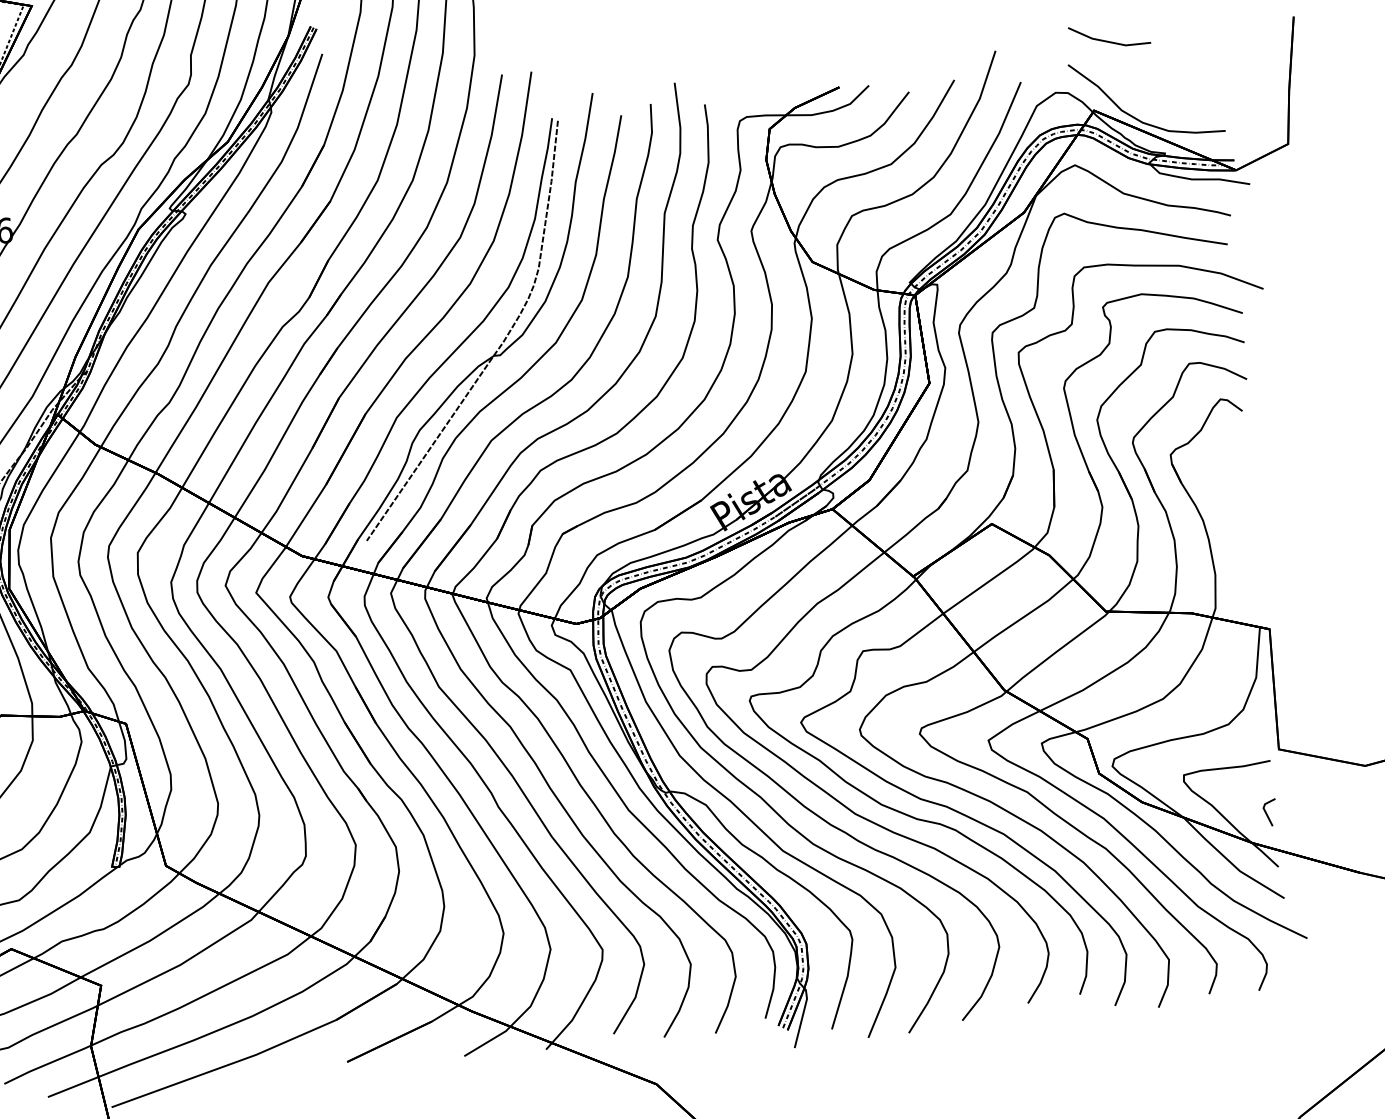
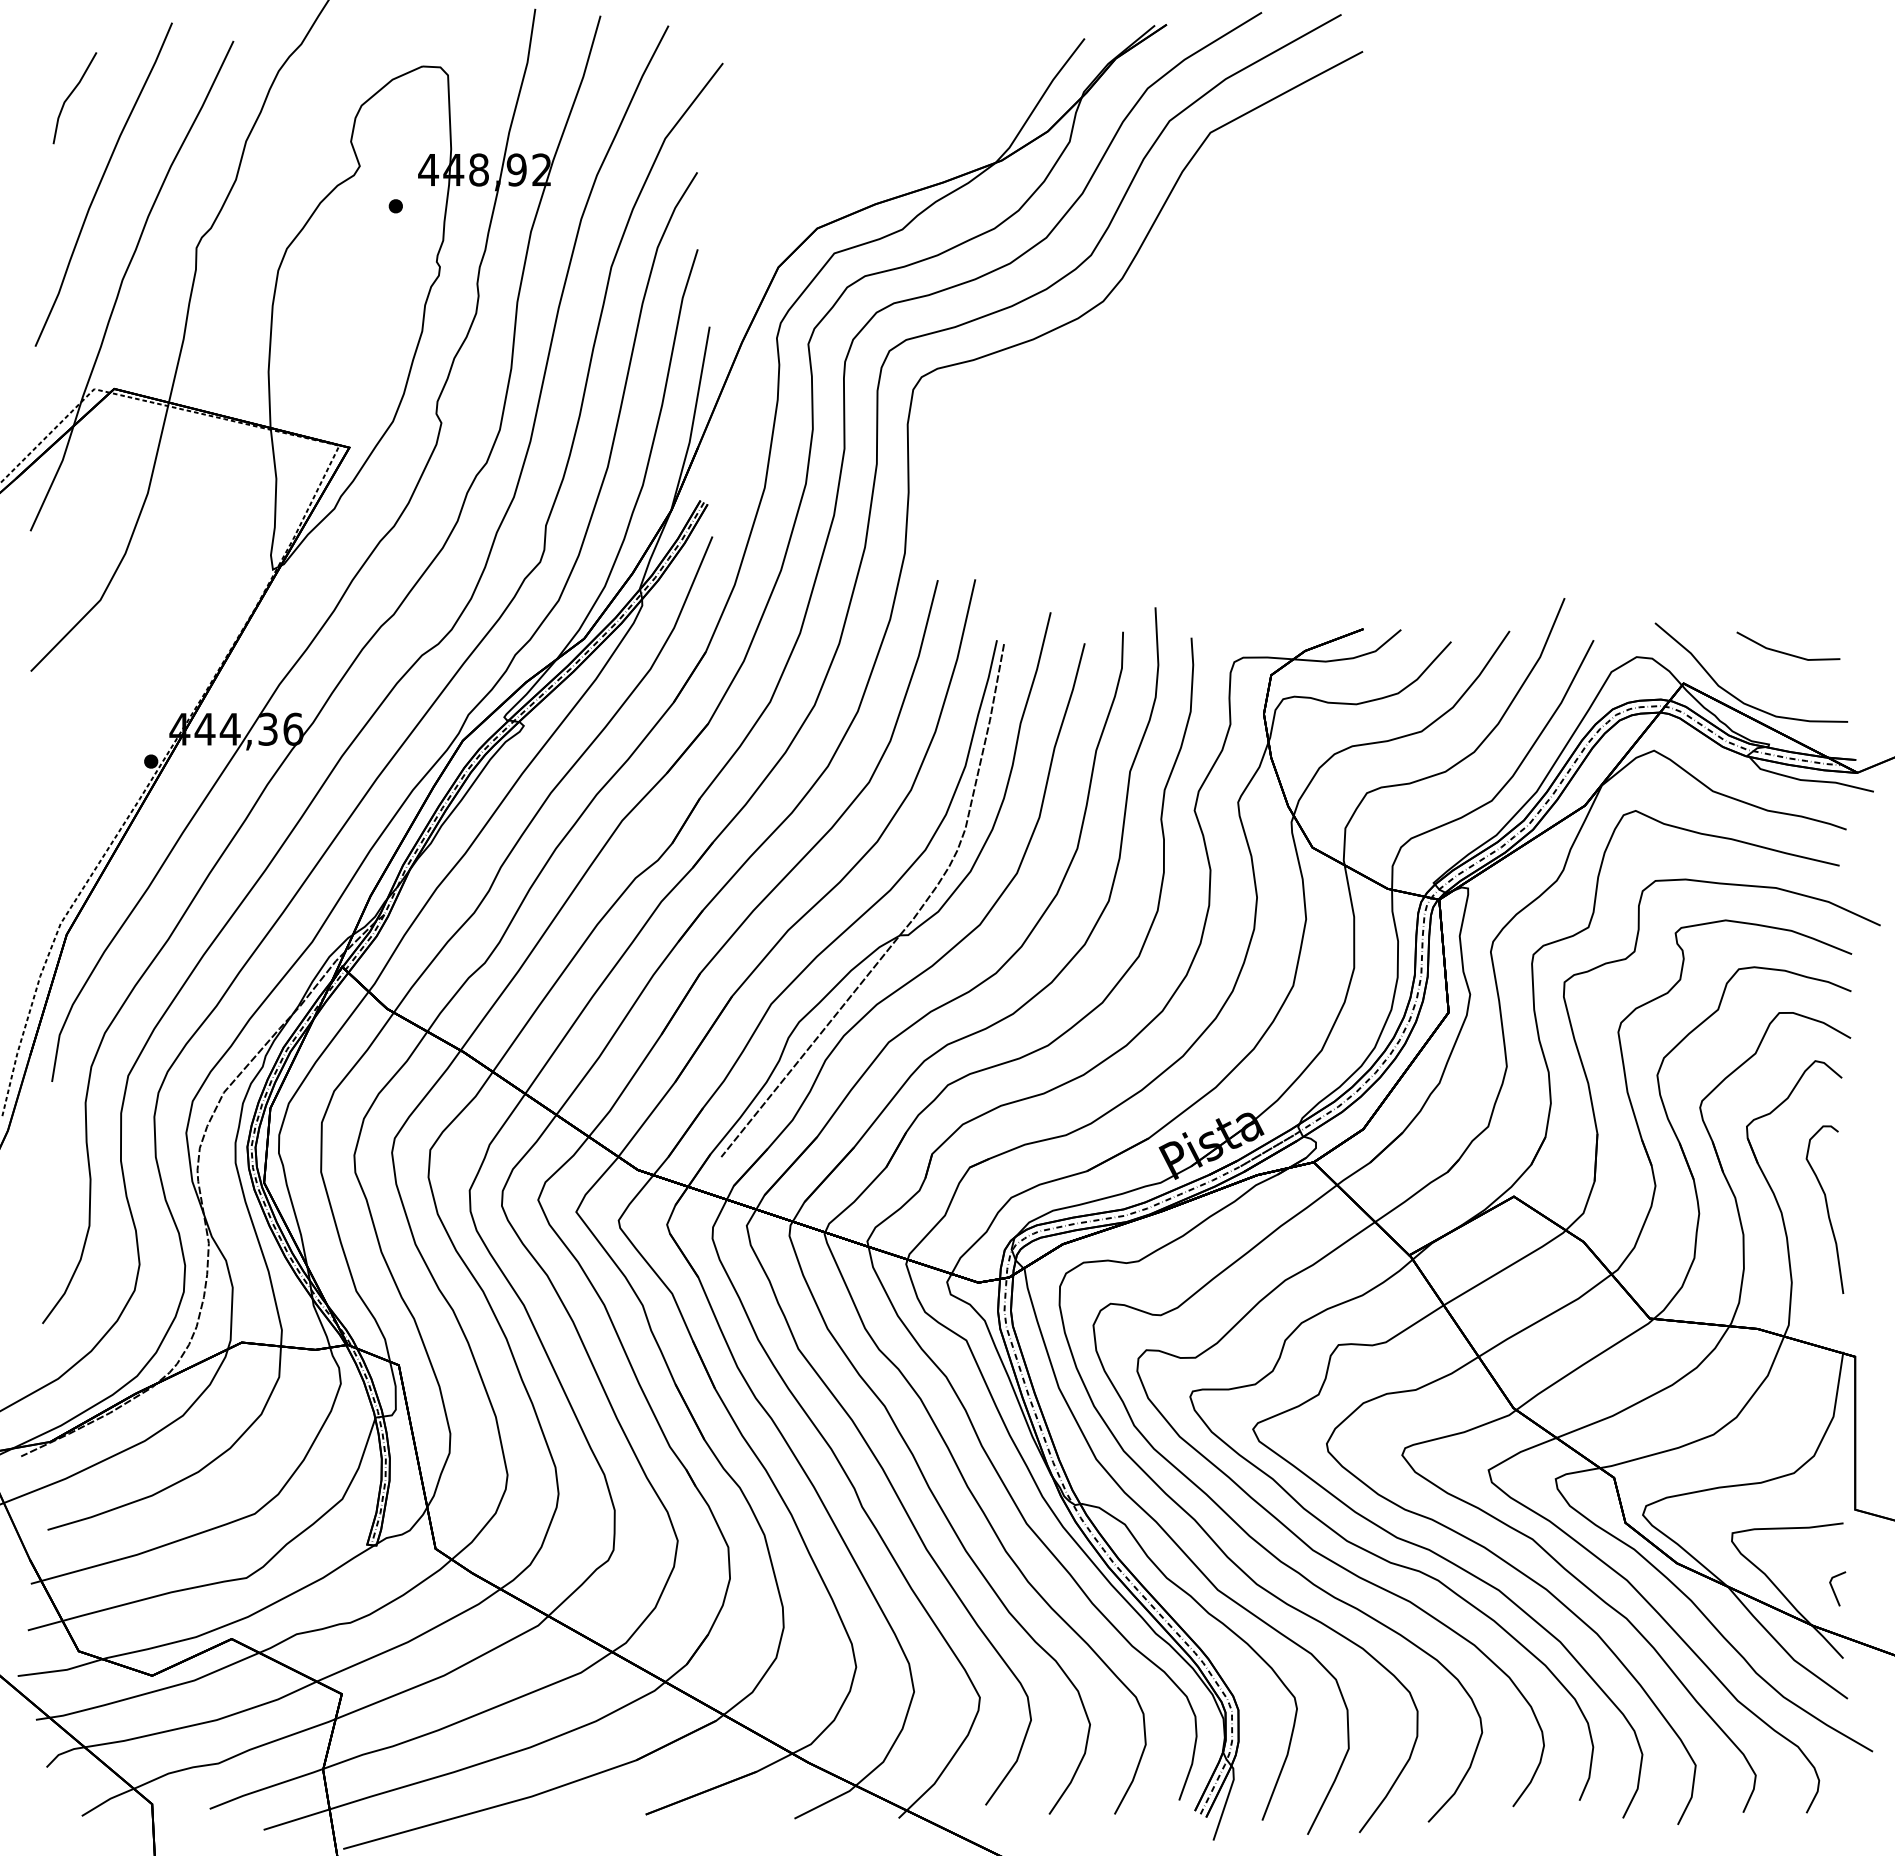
line: (1108, 40) -> (1786, 652), moved
curve: (1238, 515) -> (1826, 1209), added

